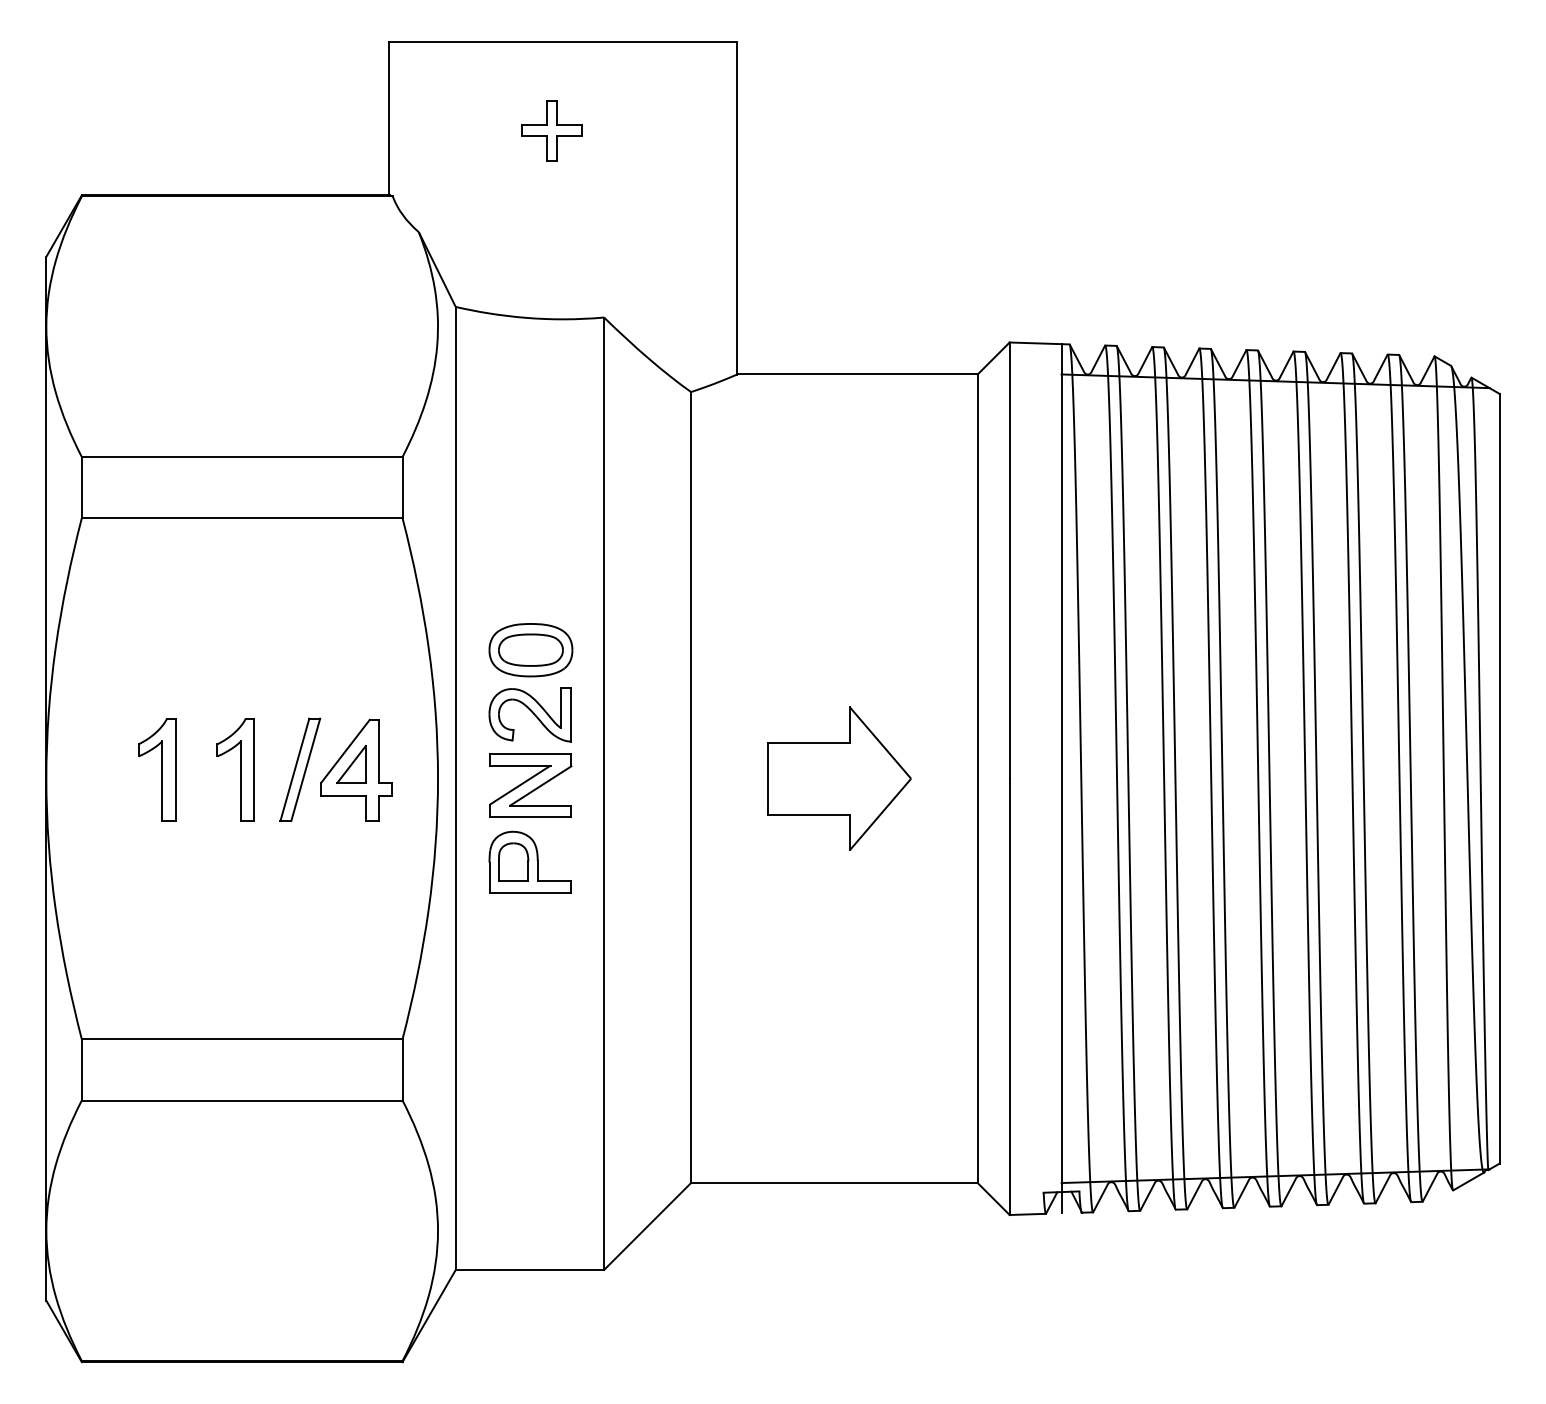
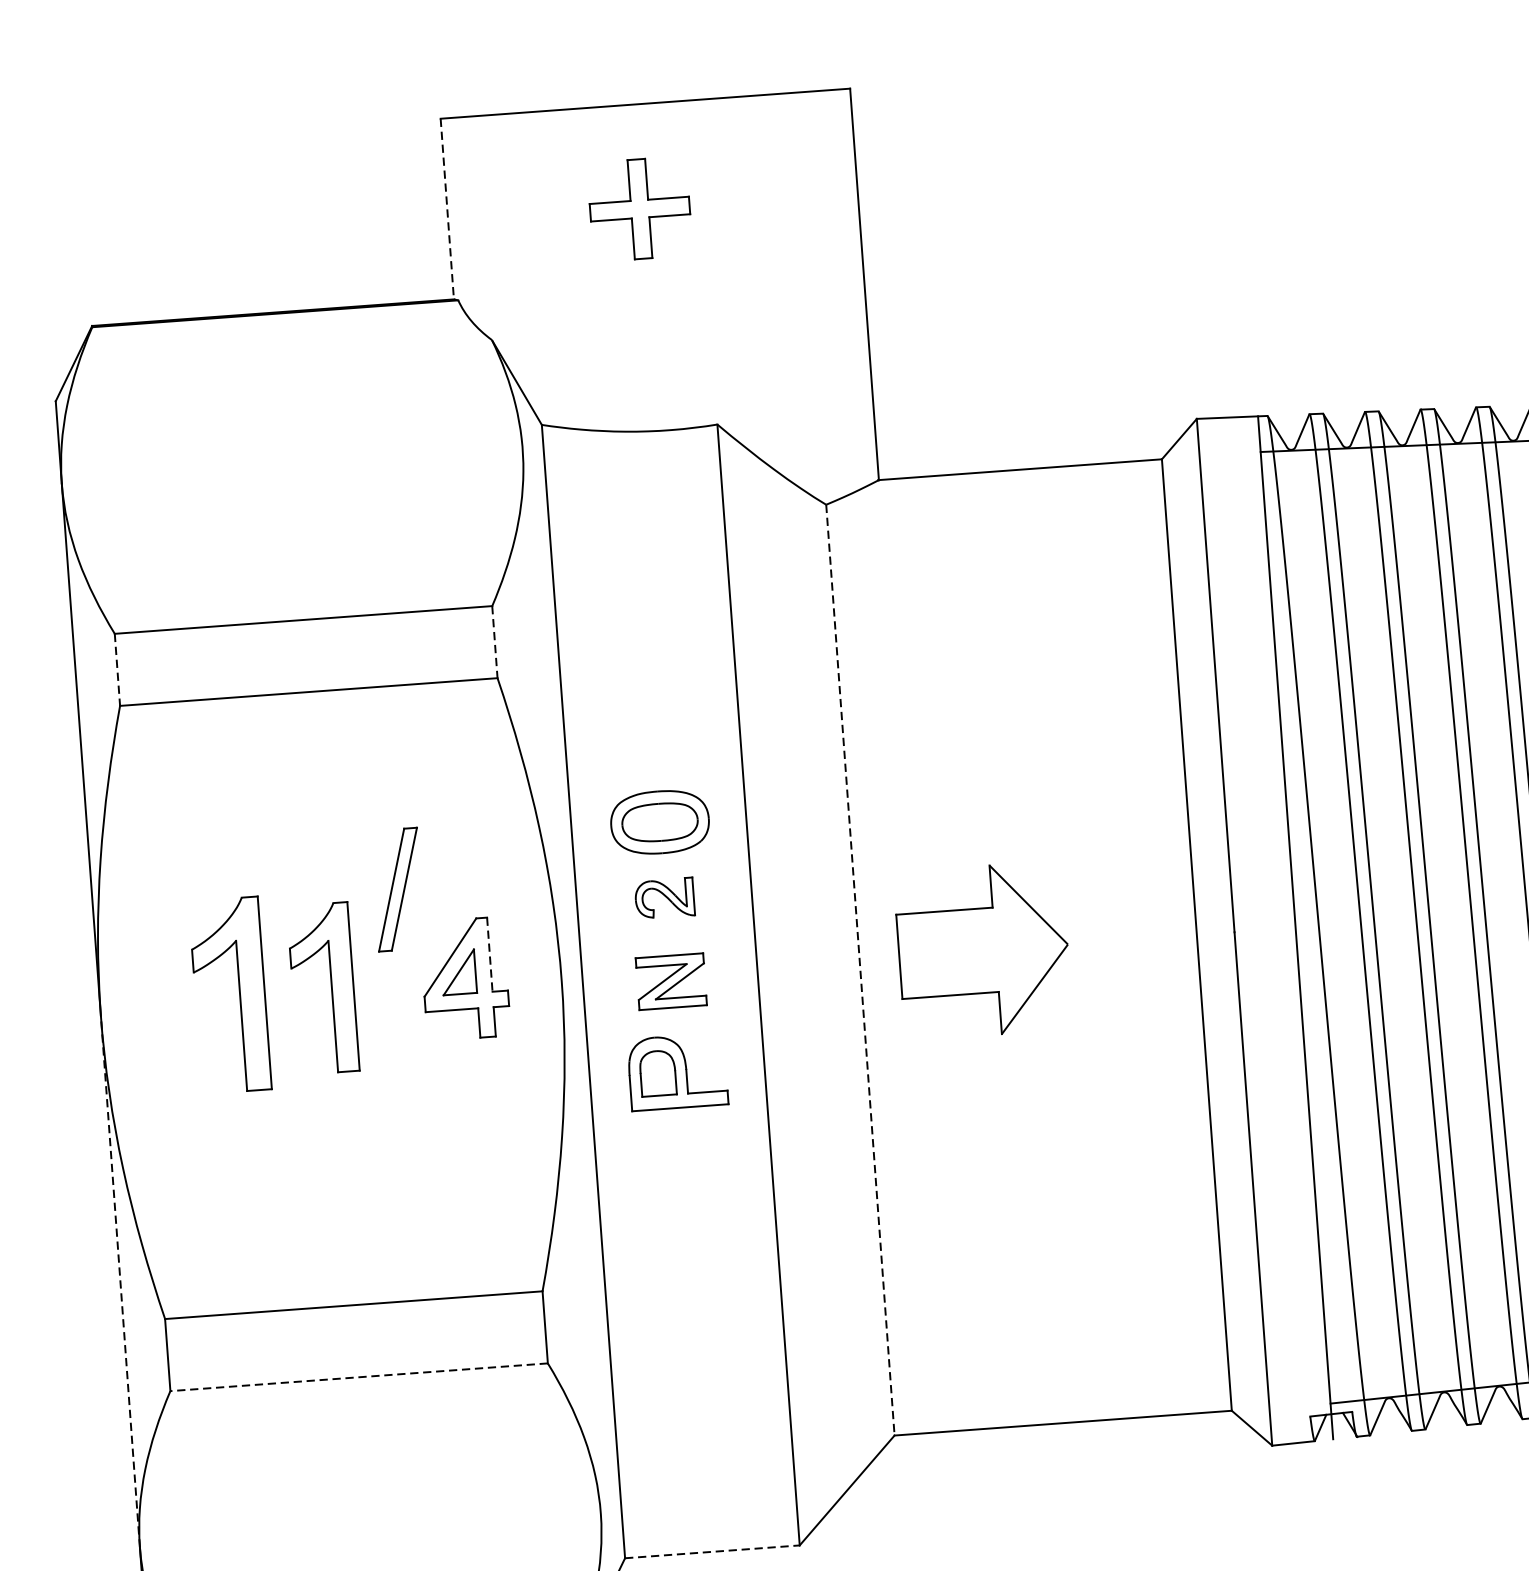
line: (389, 118) -> (447, 208), solid -> dashed
part: (551, 130) -> (639, 208), size x1.4
line: (81, 487) -> (117, 669), solid -> dashed
line: (402, 487) -> (494, 642), solid -> dashed
part: (529, 714) -> (663, 898), size x0.6
line: (378, 751) -> (489, 954), solid -> dashed
part: (157, 769) -> (230, 995), size x1.6
part: (235, 769) -> (322, 988), size x1.4
part: (300, 769) -> (398, 889), moved
part: (839, 778) -> (983, 950), moved
part: (530, 785) -> (671, 981), size x0.7
line: (691, 788) -> (860, 971), solid -> dashed
line: (46, 1004) -> (120, 1281), solid -> dashed
line: (241, 1100) -> (358, 1377), solid -> dashed
line: (530, 1269) -> (713, 1551), solid -> dashed

